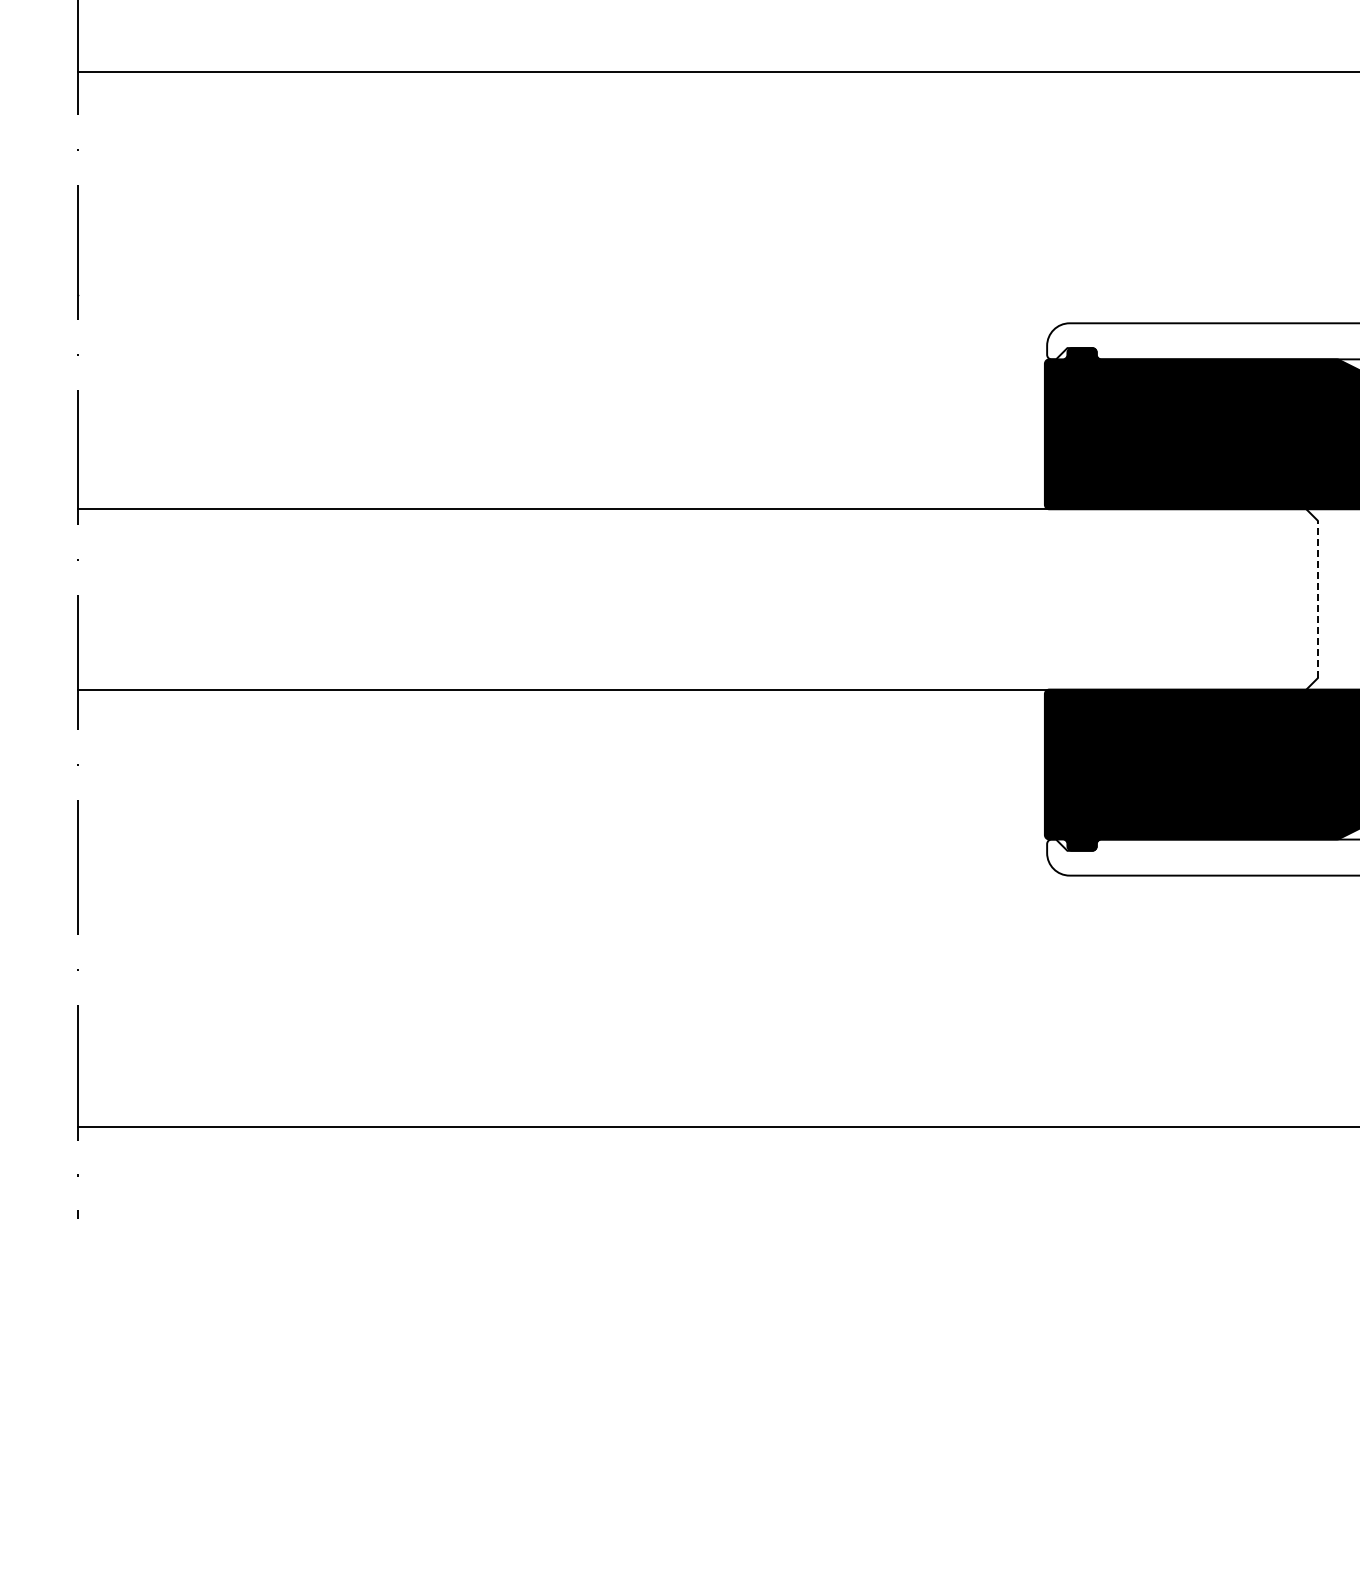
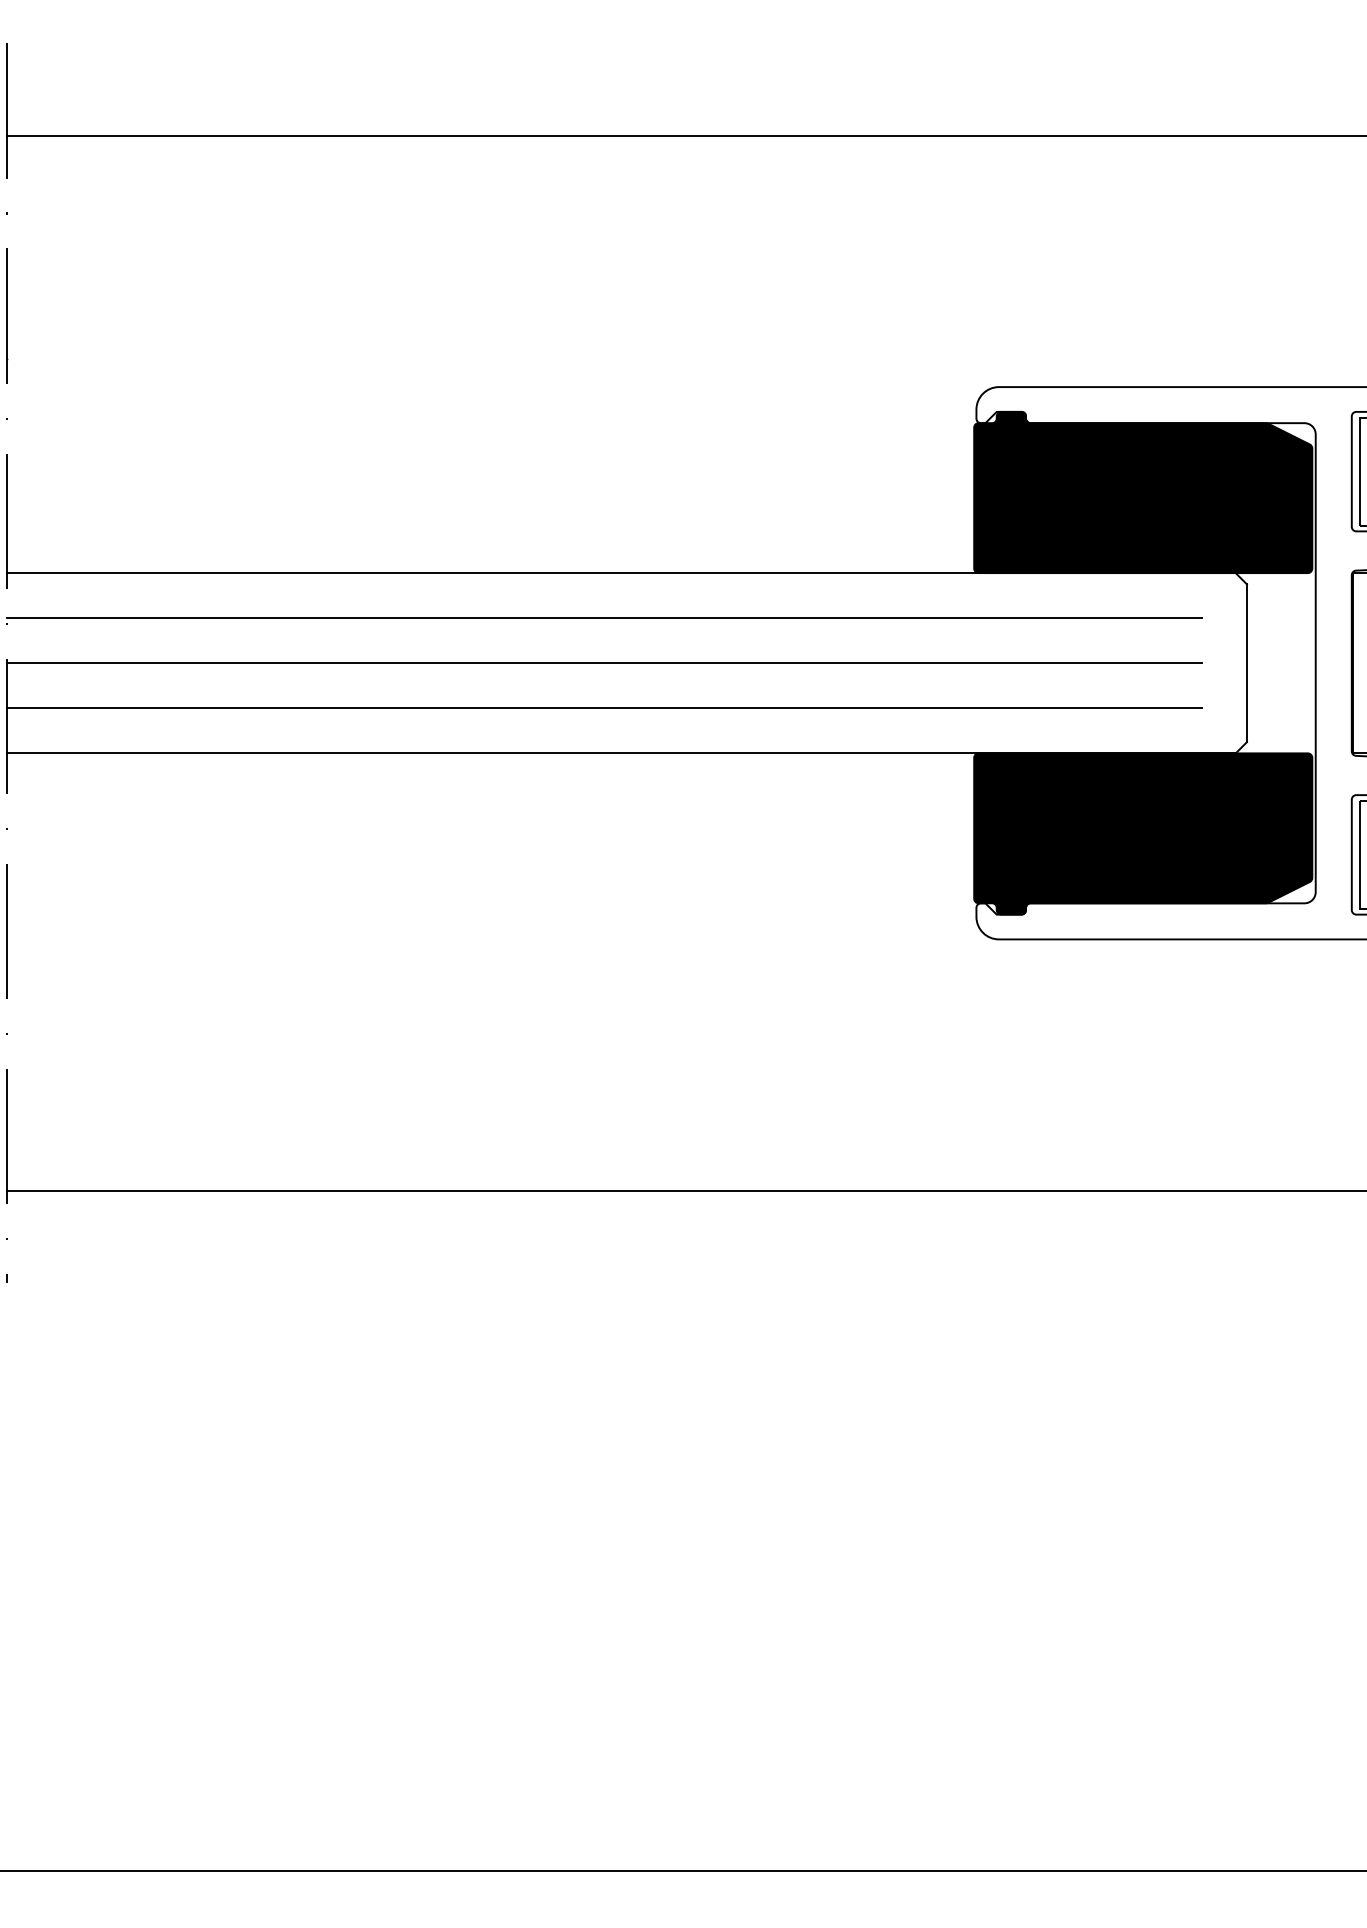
line: (675, 554) -> (604, 618), added
line: (675, 599) -> (604, 663), added
line: (1317, 599) -> (1246, 663), dashed -> solid
line: (675, 644) -> (604, 708), added

